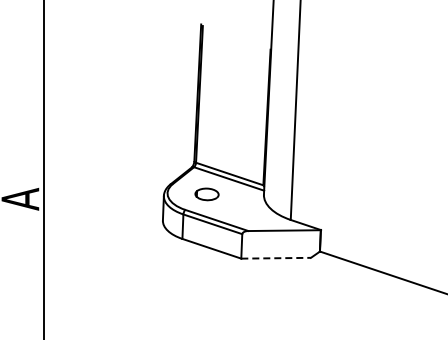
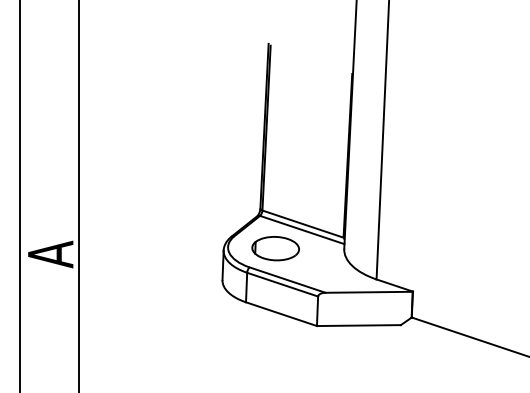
part: (206, 194) -> (275, 248), size x1.67
line: (276, 258) -> (359, 325), dashed -> solid

